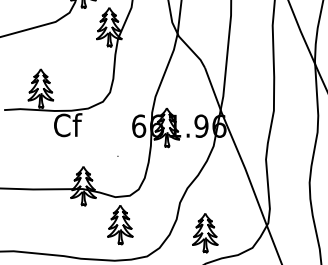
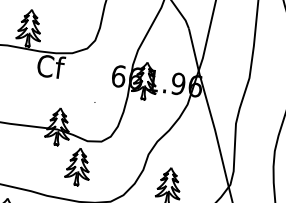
part: (120, 225) -> (78, 167), moved

